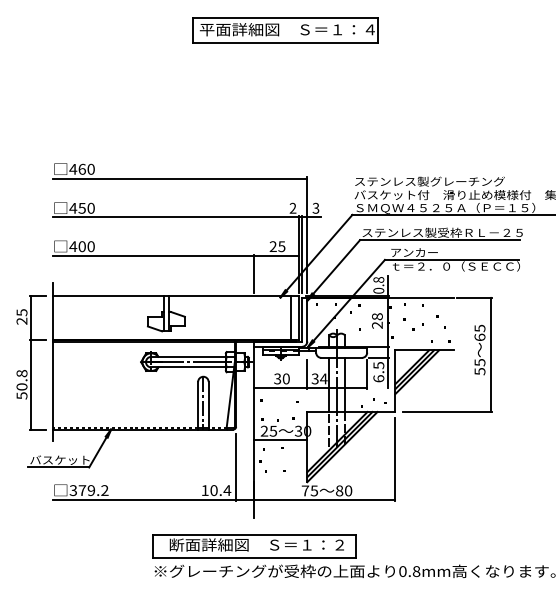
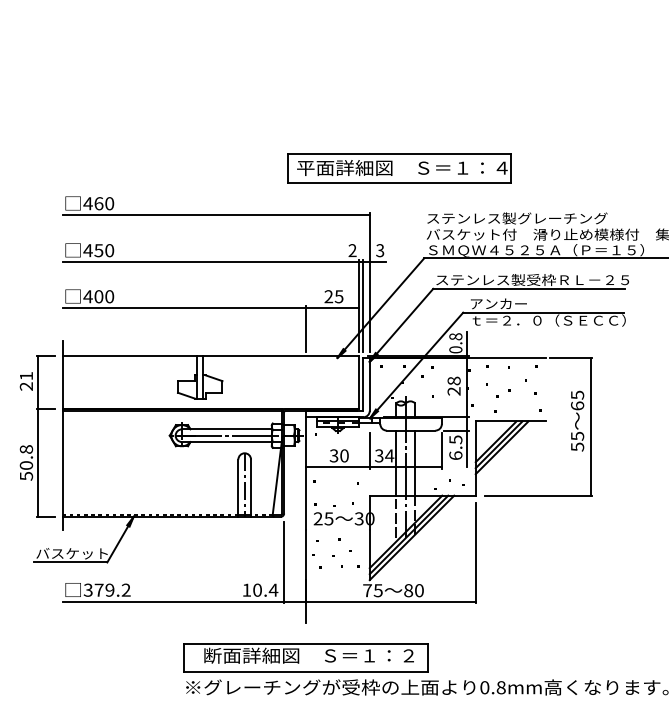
part: (285, 30) -> (400, 168), moved
text: (21, 312) -> (25, 375), 25 -> 21
line: (291, 318) -> (350, 383), removed
line: (280, 440) -> (337, 529), removed

